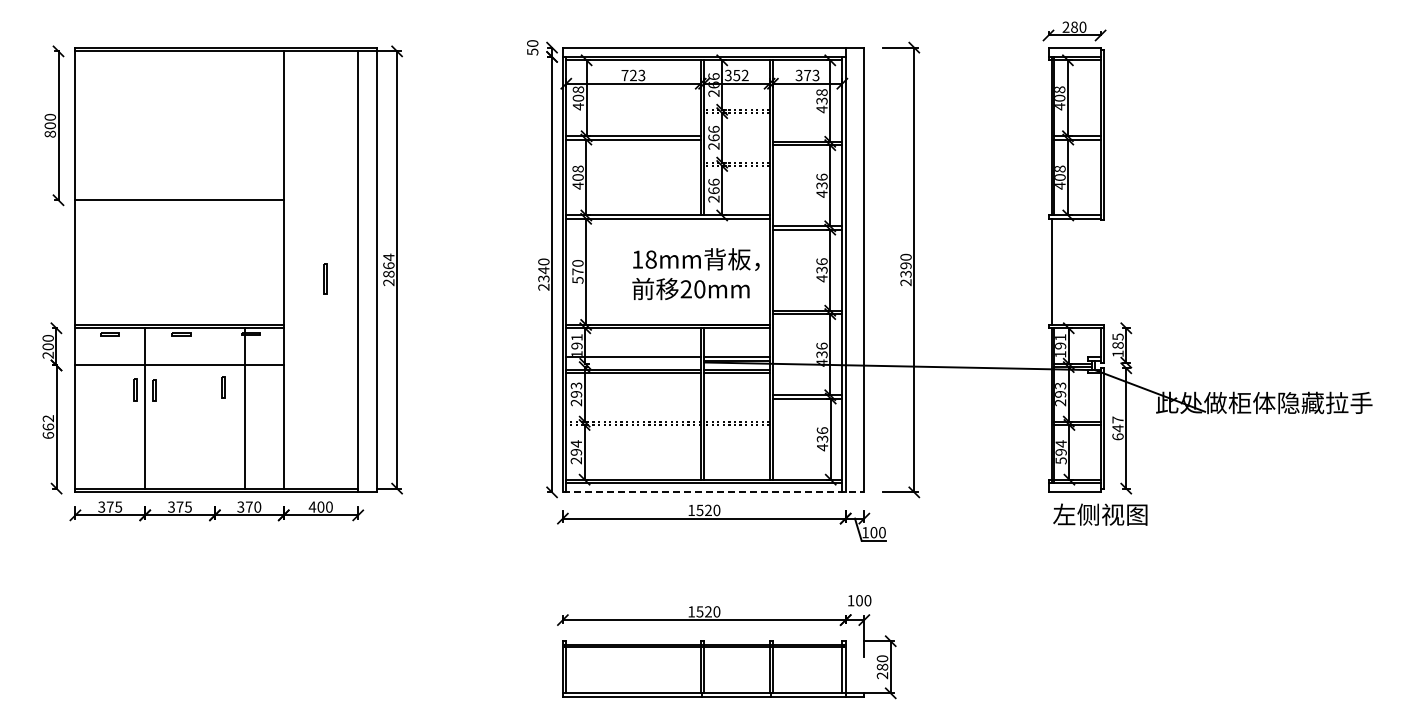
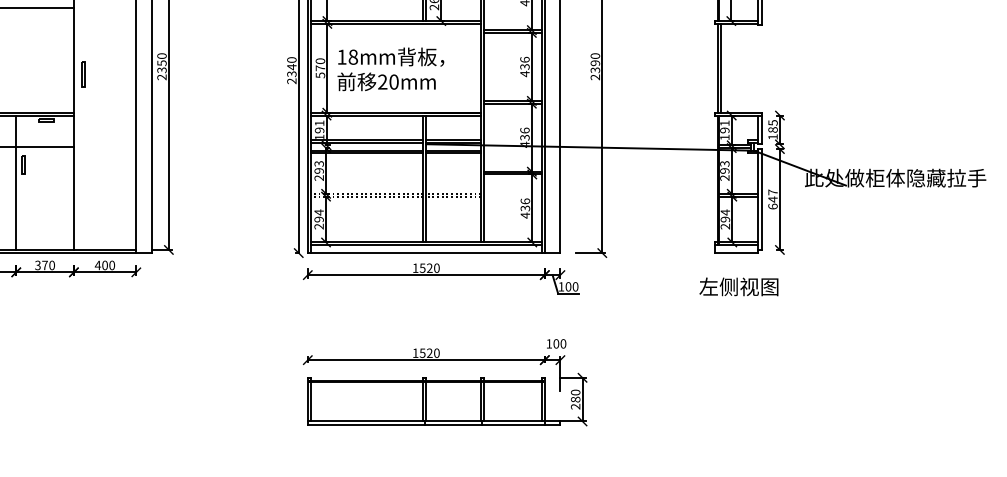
text: (388, 265) -> (161, 62), 2864 -> 2350
line: (1055, 271) -> (720, 68), added
text: (695, 274) -> (390, 69), moved
line: (324, 278) -> (82, 73), moved
line: (633, 360) -> (366, 142), added
line: (244, 408) -> (15, 182), moved
text: (1060, 460) -> (724, 226), 594 -> 294
line: (713, 492) -> (434, 253), dashed -> solid
text: (1100, 514) -> (739, 286), moved

